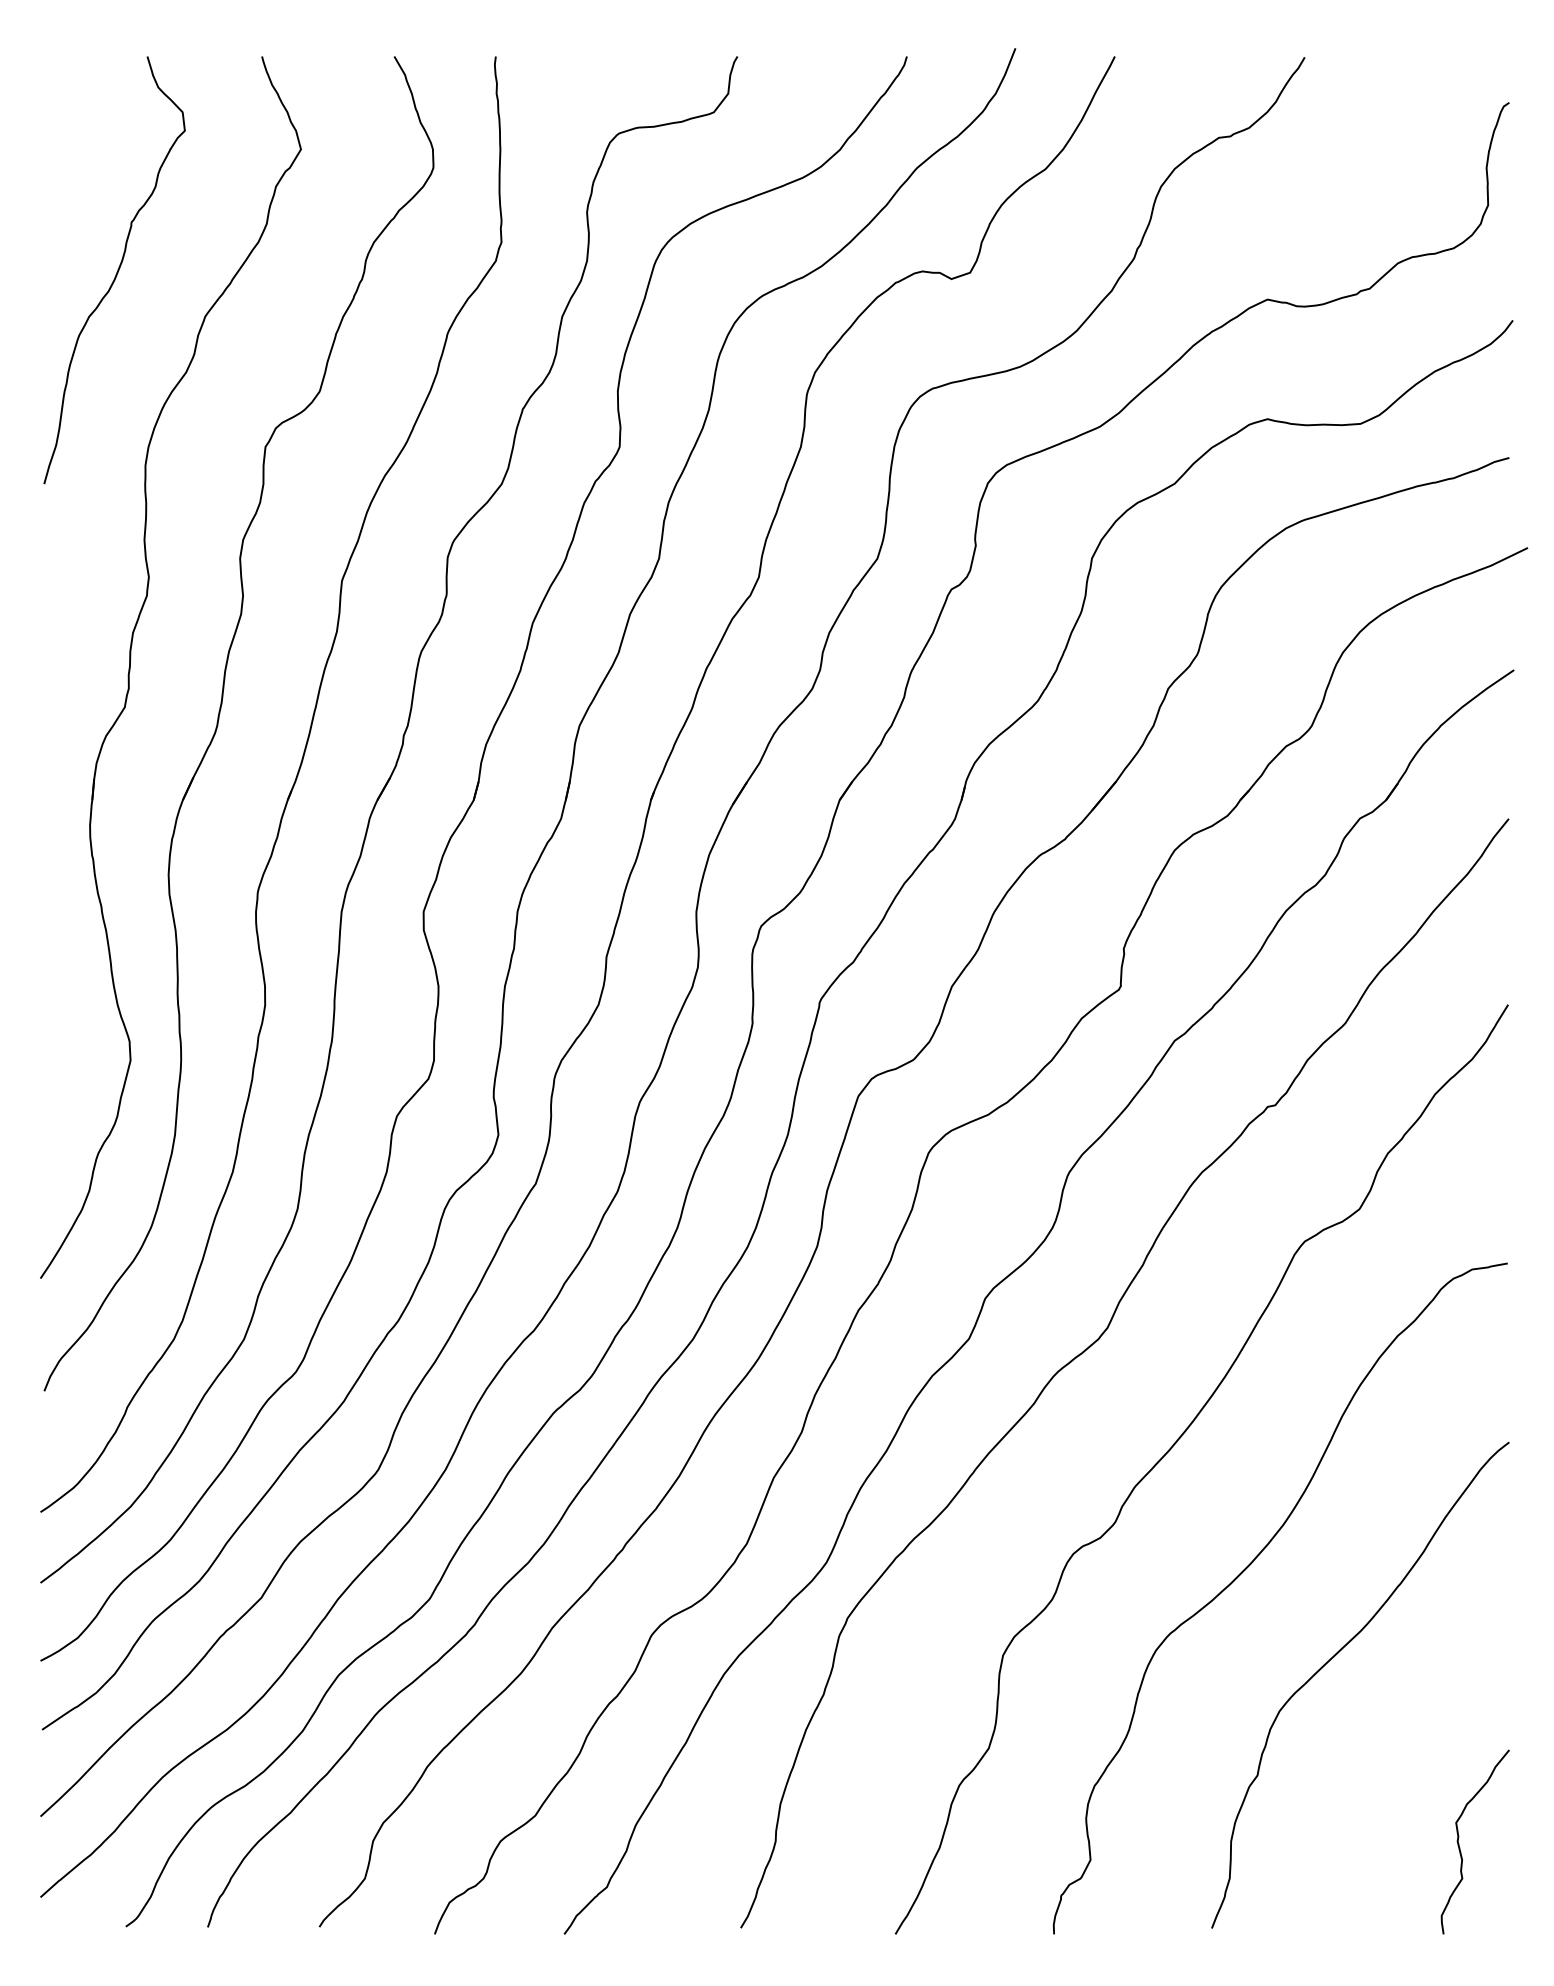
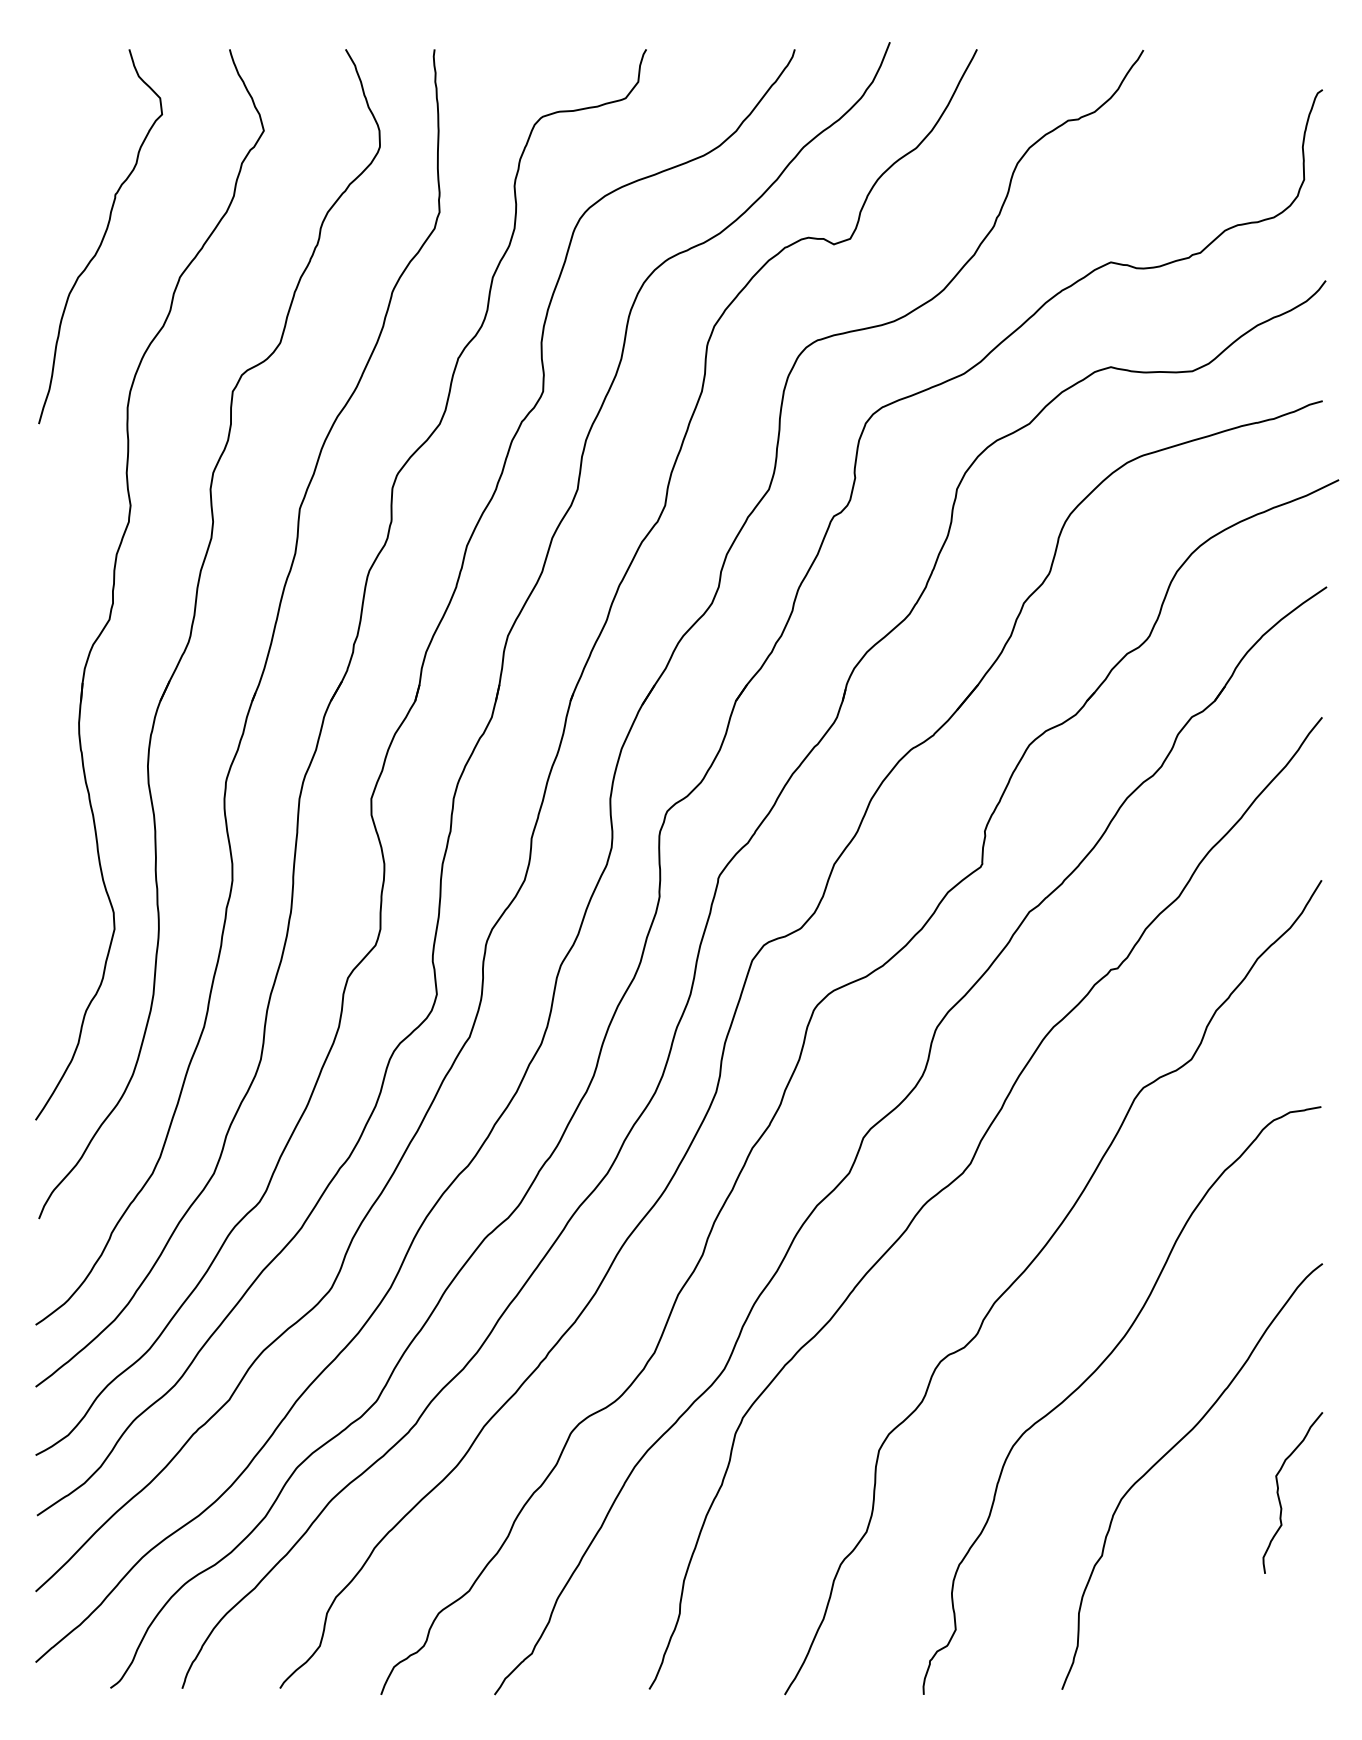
curve: (1460, 1844) -> (1279, 1495), moved

